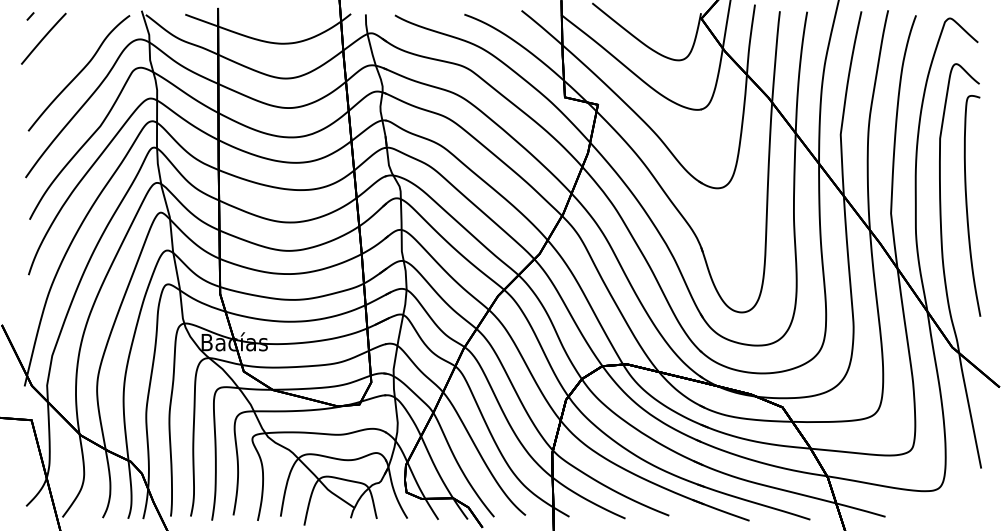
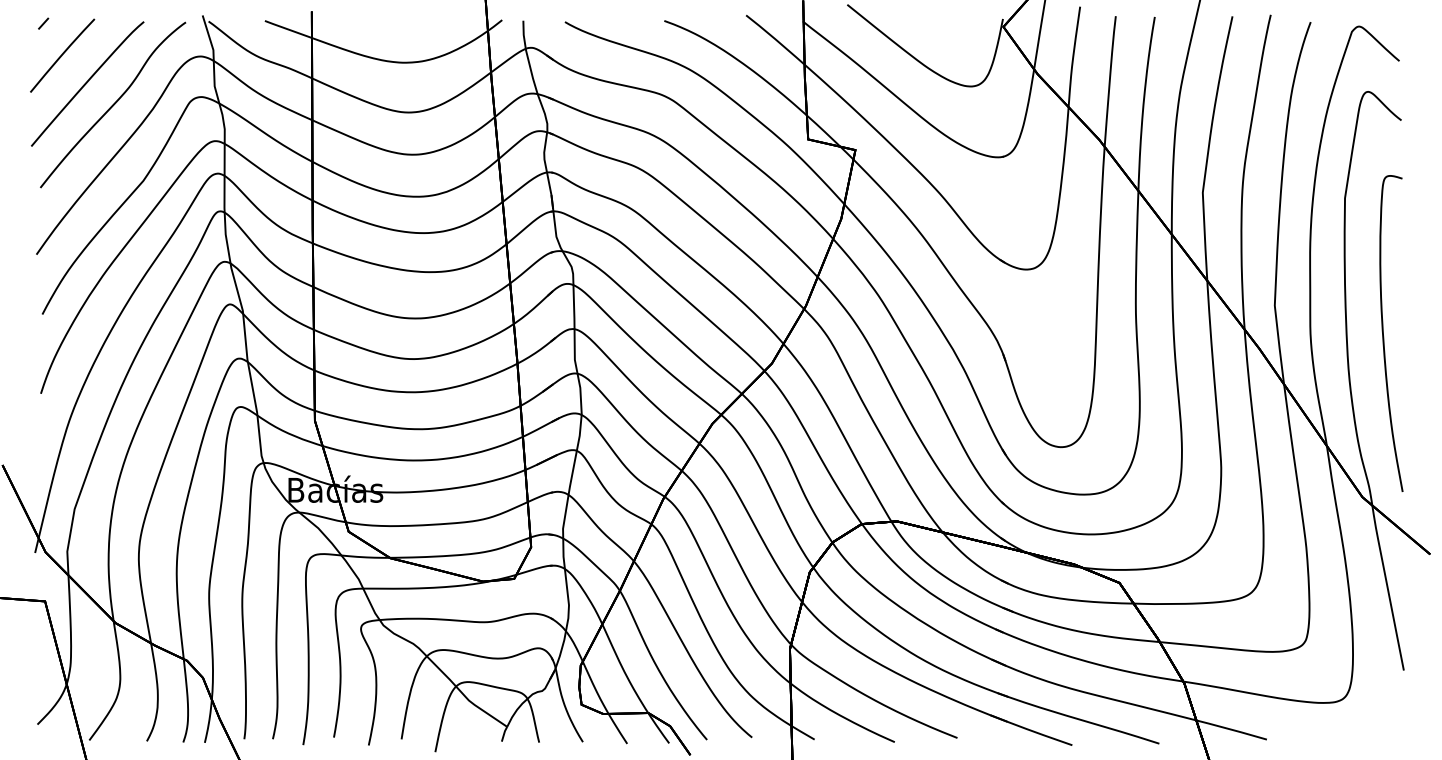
curve: (61, 58) -> (87, 83), added
curve: (967, 205) -> (1384, 332), moved

